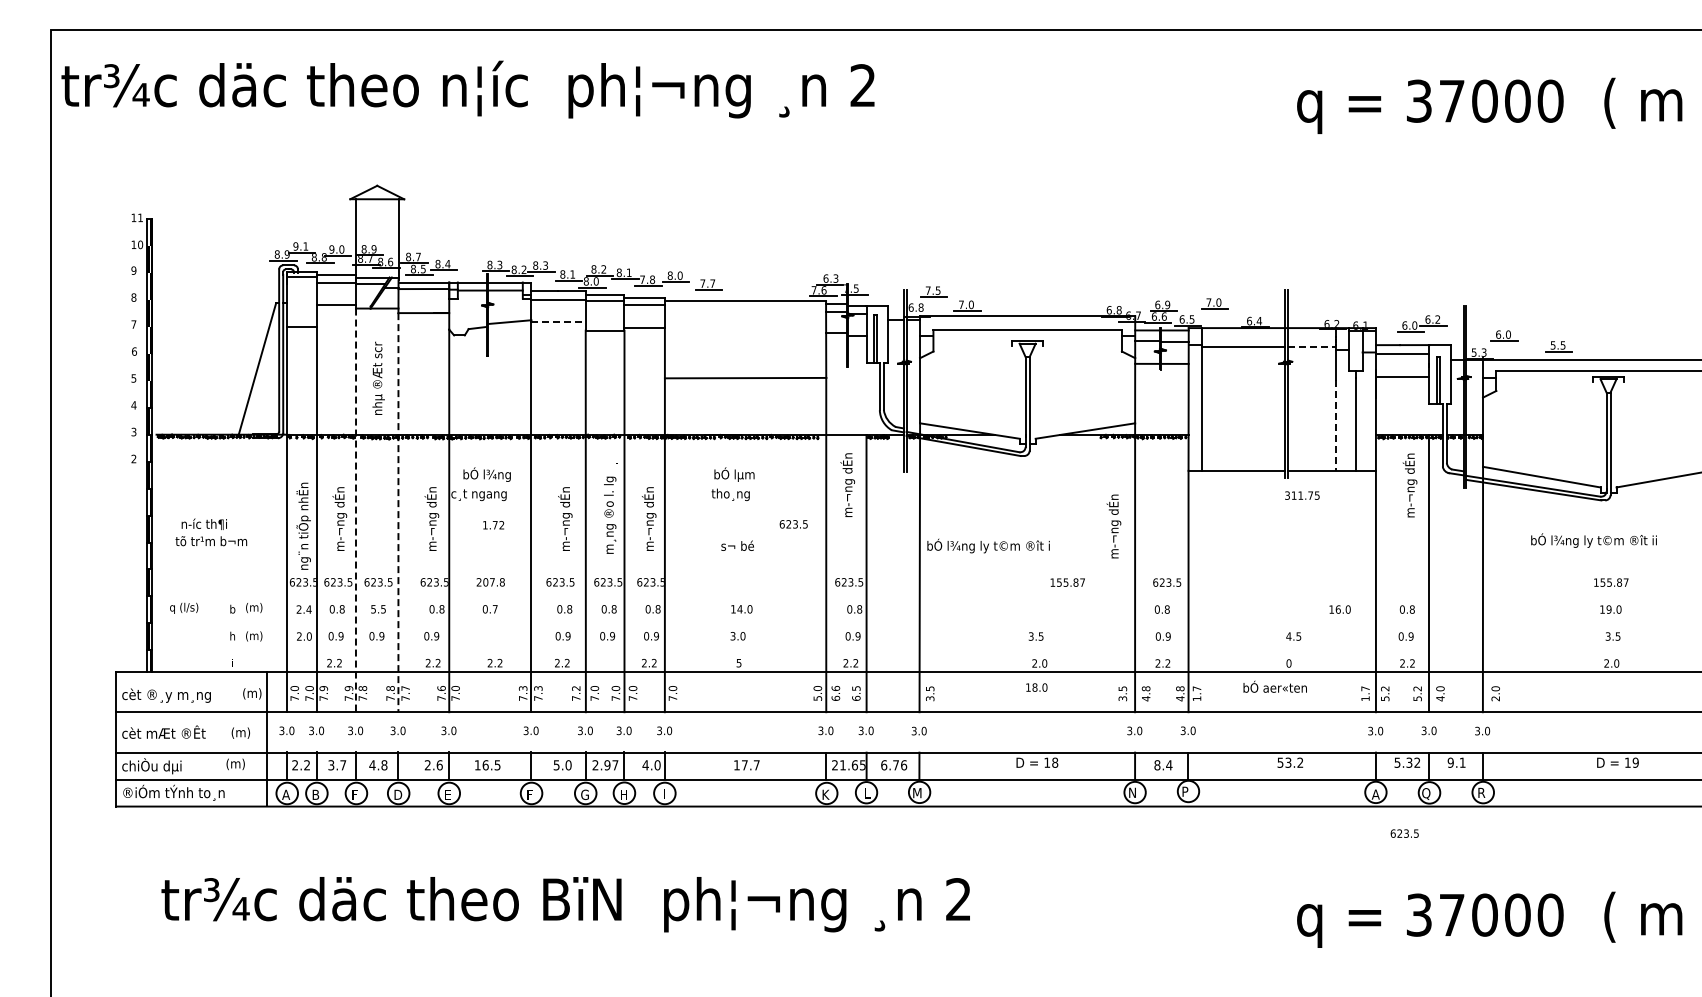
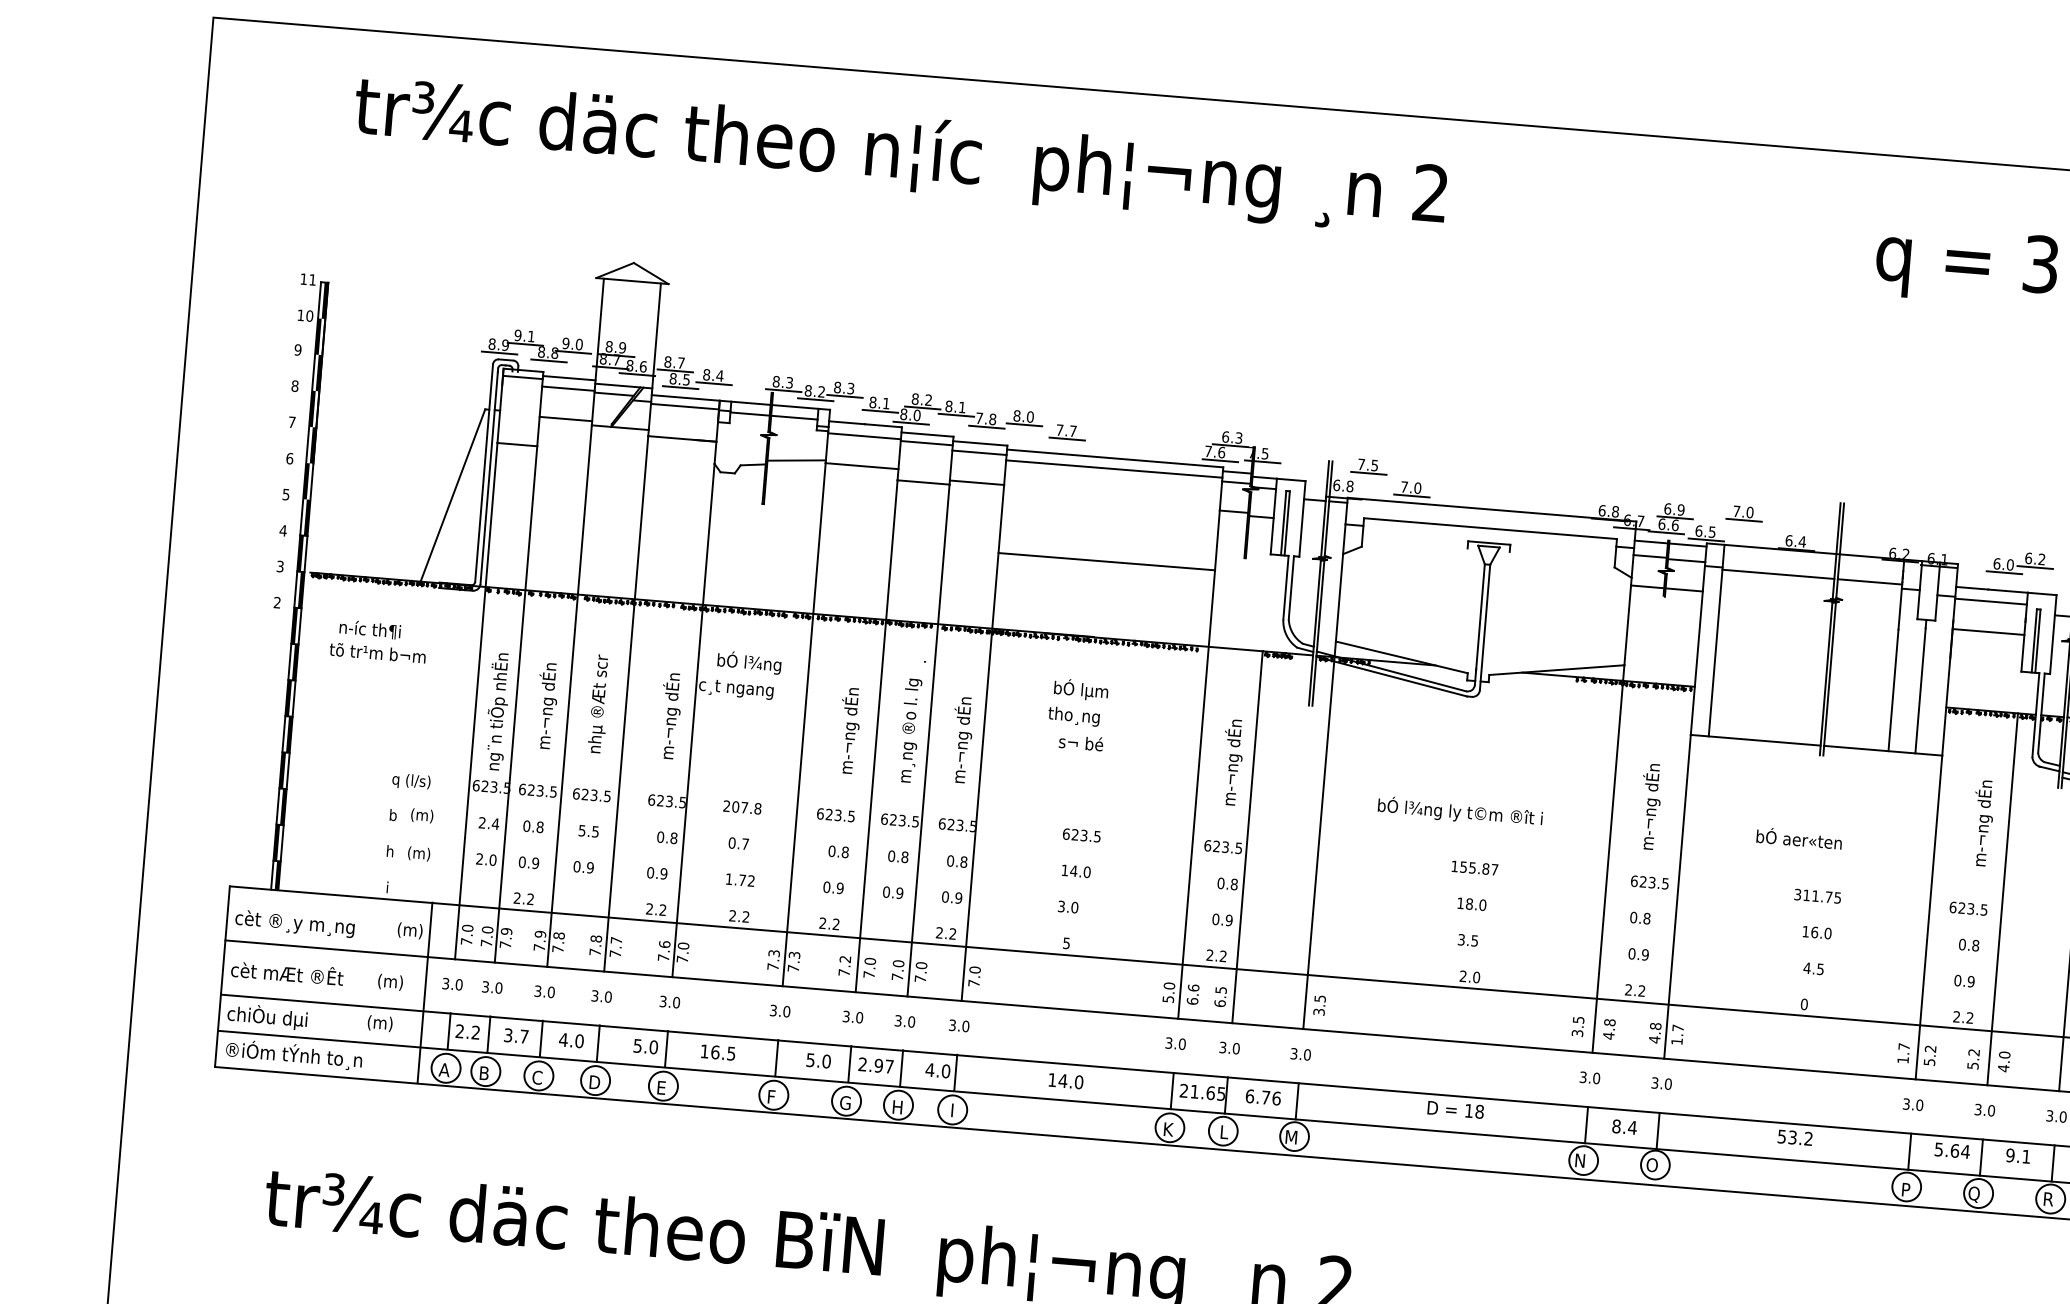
text: (467, 89) -> (899, 154), moved
line: (745, 308) -> (1114, 468), added
line: (559, 322) -> (863, 466), dashed -> solid
line: (1311, 346) -> (1869, 581), dashed -> solid
text: (378, 377) -> (599, 702), moved
line: (1335, 426) -> (1892, 691), dashed -> solid
text: (847, 484) -> (1232, 761), moved
text: (1409, 485) -> (1982, 823), moved
text: (1302, 495) -> (1817, 896), moved
line: (356, 510) -> (570, 696), dashed -> solid
line: (398, 512) -> (626, 703), dashed -> solid
text: (793, 524) -> (1081, 835), moved
text: (493, 525) -> (740, 880), moved
text: (1113, 526) -> (1649, 806), moved
text: (211, 532) -> (378, 641), moved
text: (737, 545) -> (1081, 742), moved
text: (988, 545) -> (1460, 811), moved
text: (1067, 582) -> (1474, 867), moved
text: (184, 607) -> (412, 780), moved
text: (1339, 609) -> (1816, 932), moved
text: (1274, 686) -> (1798, 837), moved
text: (1036, 687) -> (1471, 904), moved
text: (1413, 762) -> (1960, 1150), 5.32 -> 5.64
text: (384, 765) -> (579, 1041), 4.8 -> 4.0
text: (433, 765) -> (645, 1046), 2.6 -> 5.0
text: (750, 765) -> (1070, 1081), 17.7 -> 14.0
text: (1186, 791) -> (1652, 1164), P -> O
text: (355, 794) -> (537, 1077), F -> C
text: (1375, 794) -> (1905, 1189), A -> P
text: (1404, 833) -> (1968, 908), moved

